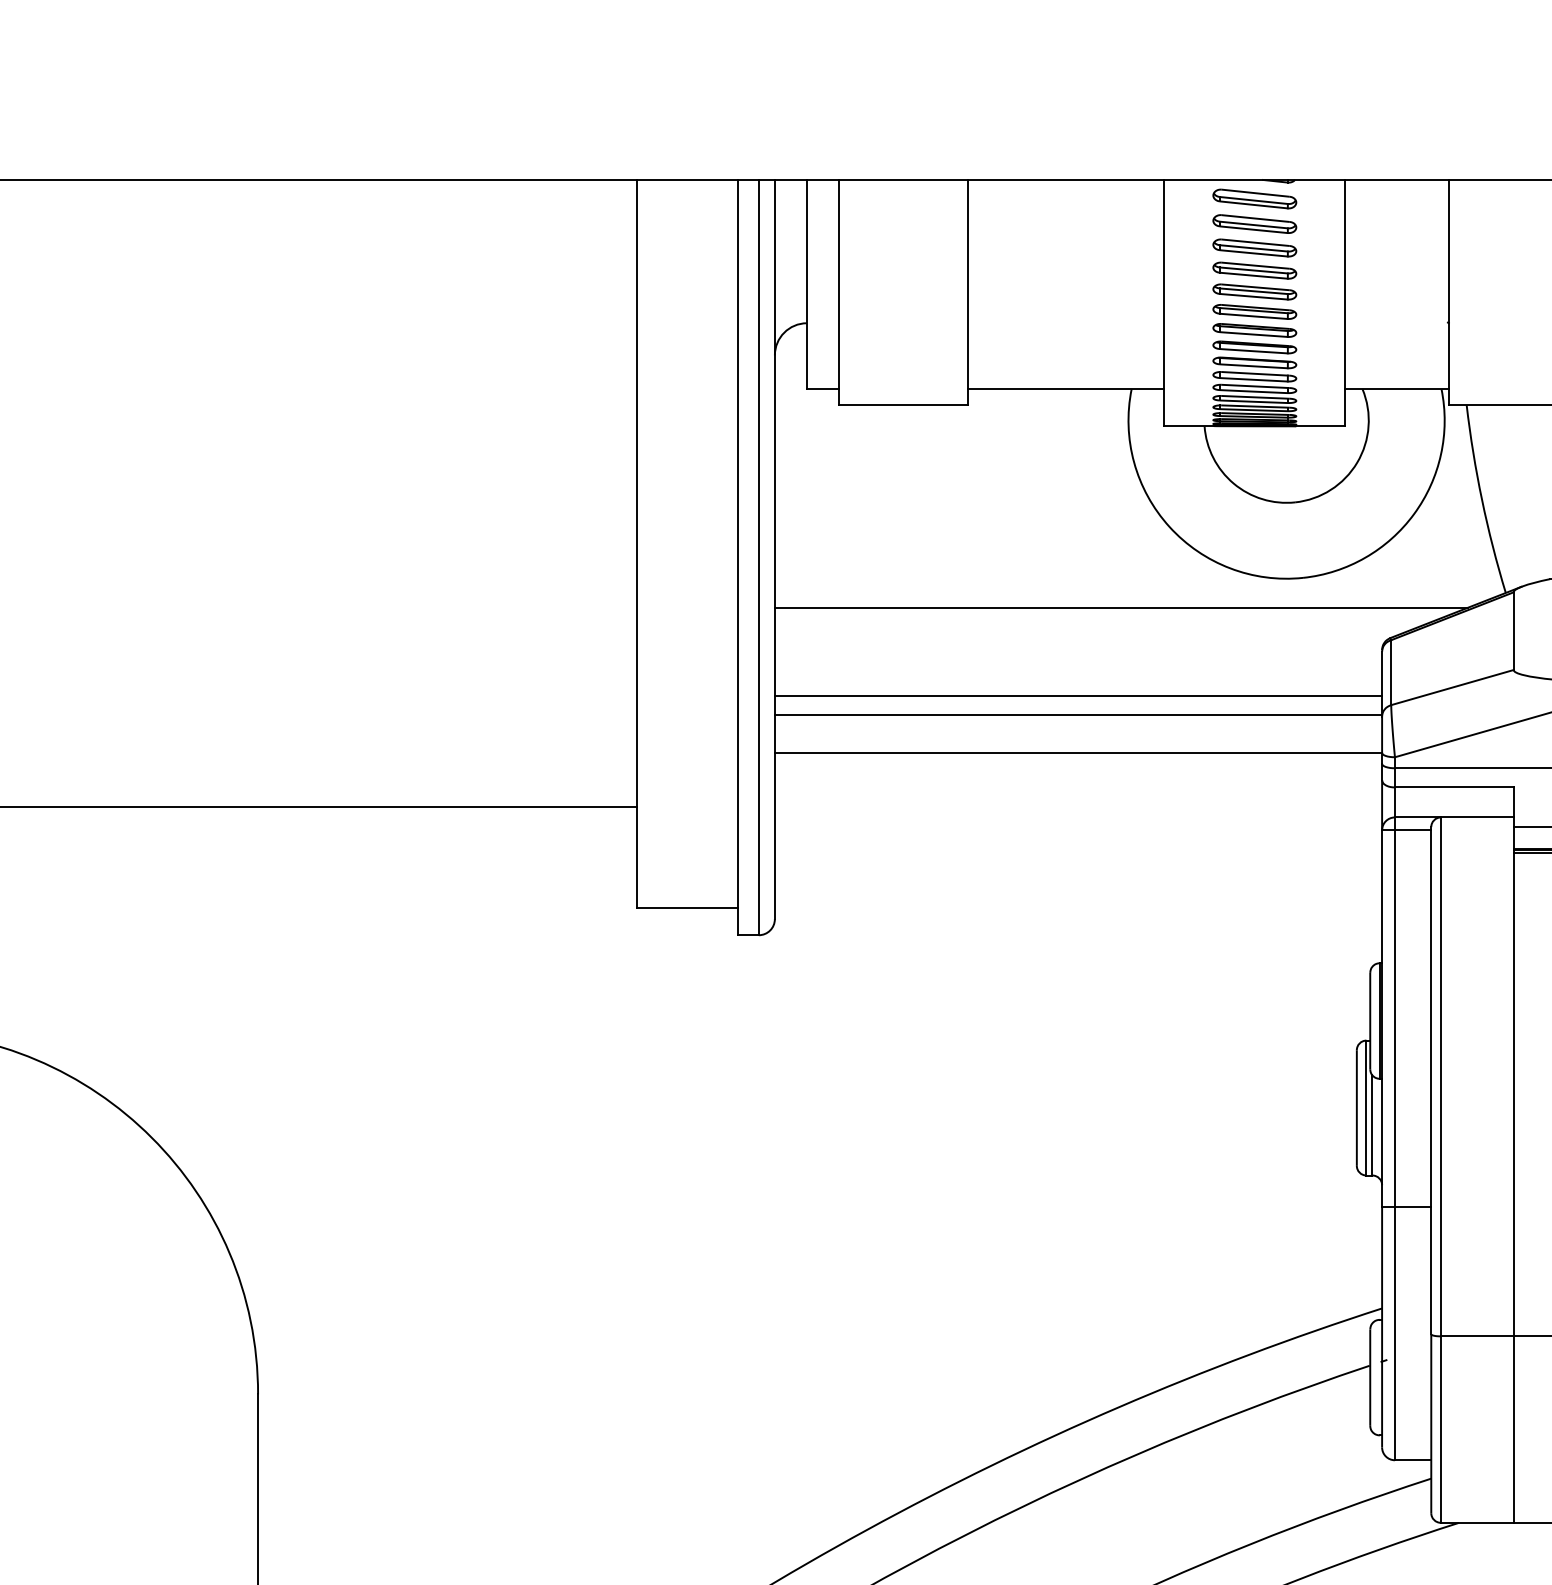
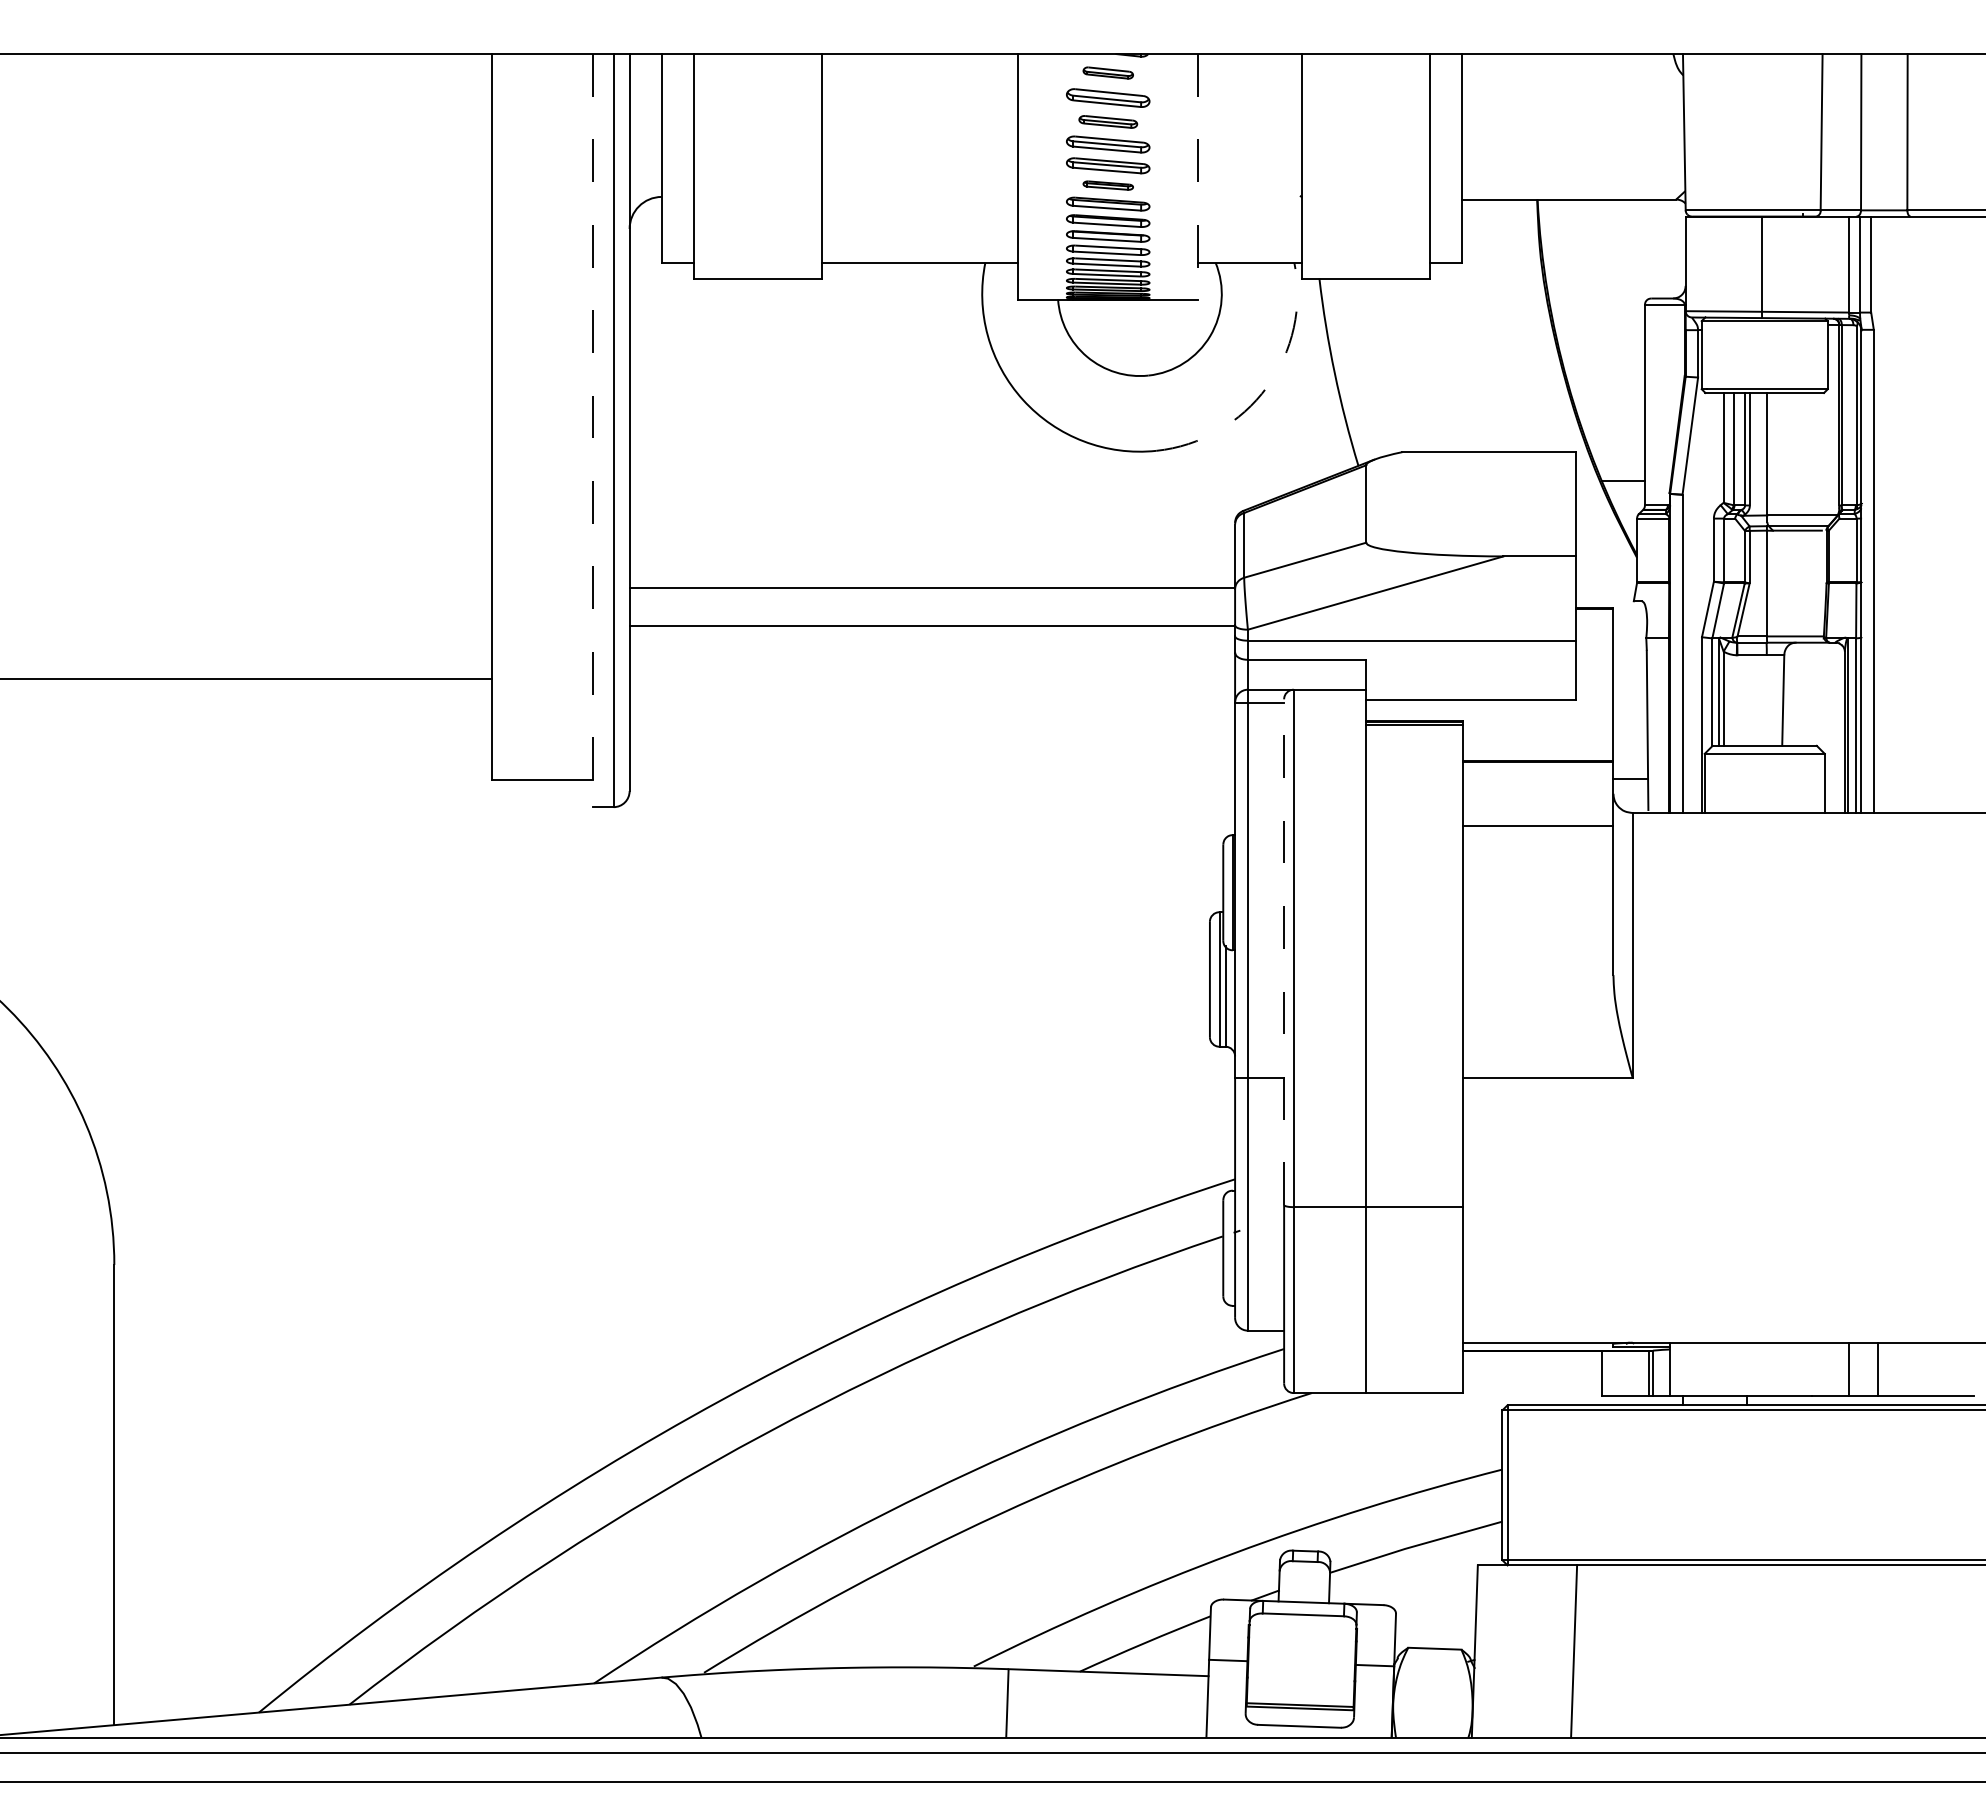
part: (1255, 198) -> (1108, 72), size x0.6
part: (1255, 247) -> (1108, 121), size x0.7
line: (1345, 302) -> (1198, 176), solid -> dashed
part: (1255, 311) -> (1108, 185), size x0.6
arc: (1413, 514) -> (1266, 387), solid -> dashed
line: (737, 557) -> (592, 430), solid -> dashed
line: (1120, 607) -> (974, 480), removed
line: (1078, 695) -> (932, 568), removed
line: (1431, 1080) -> (1284, 952), solid -> dashed

